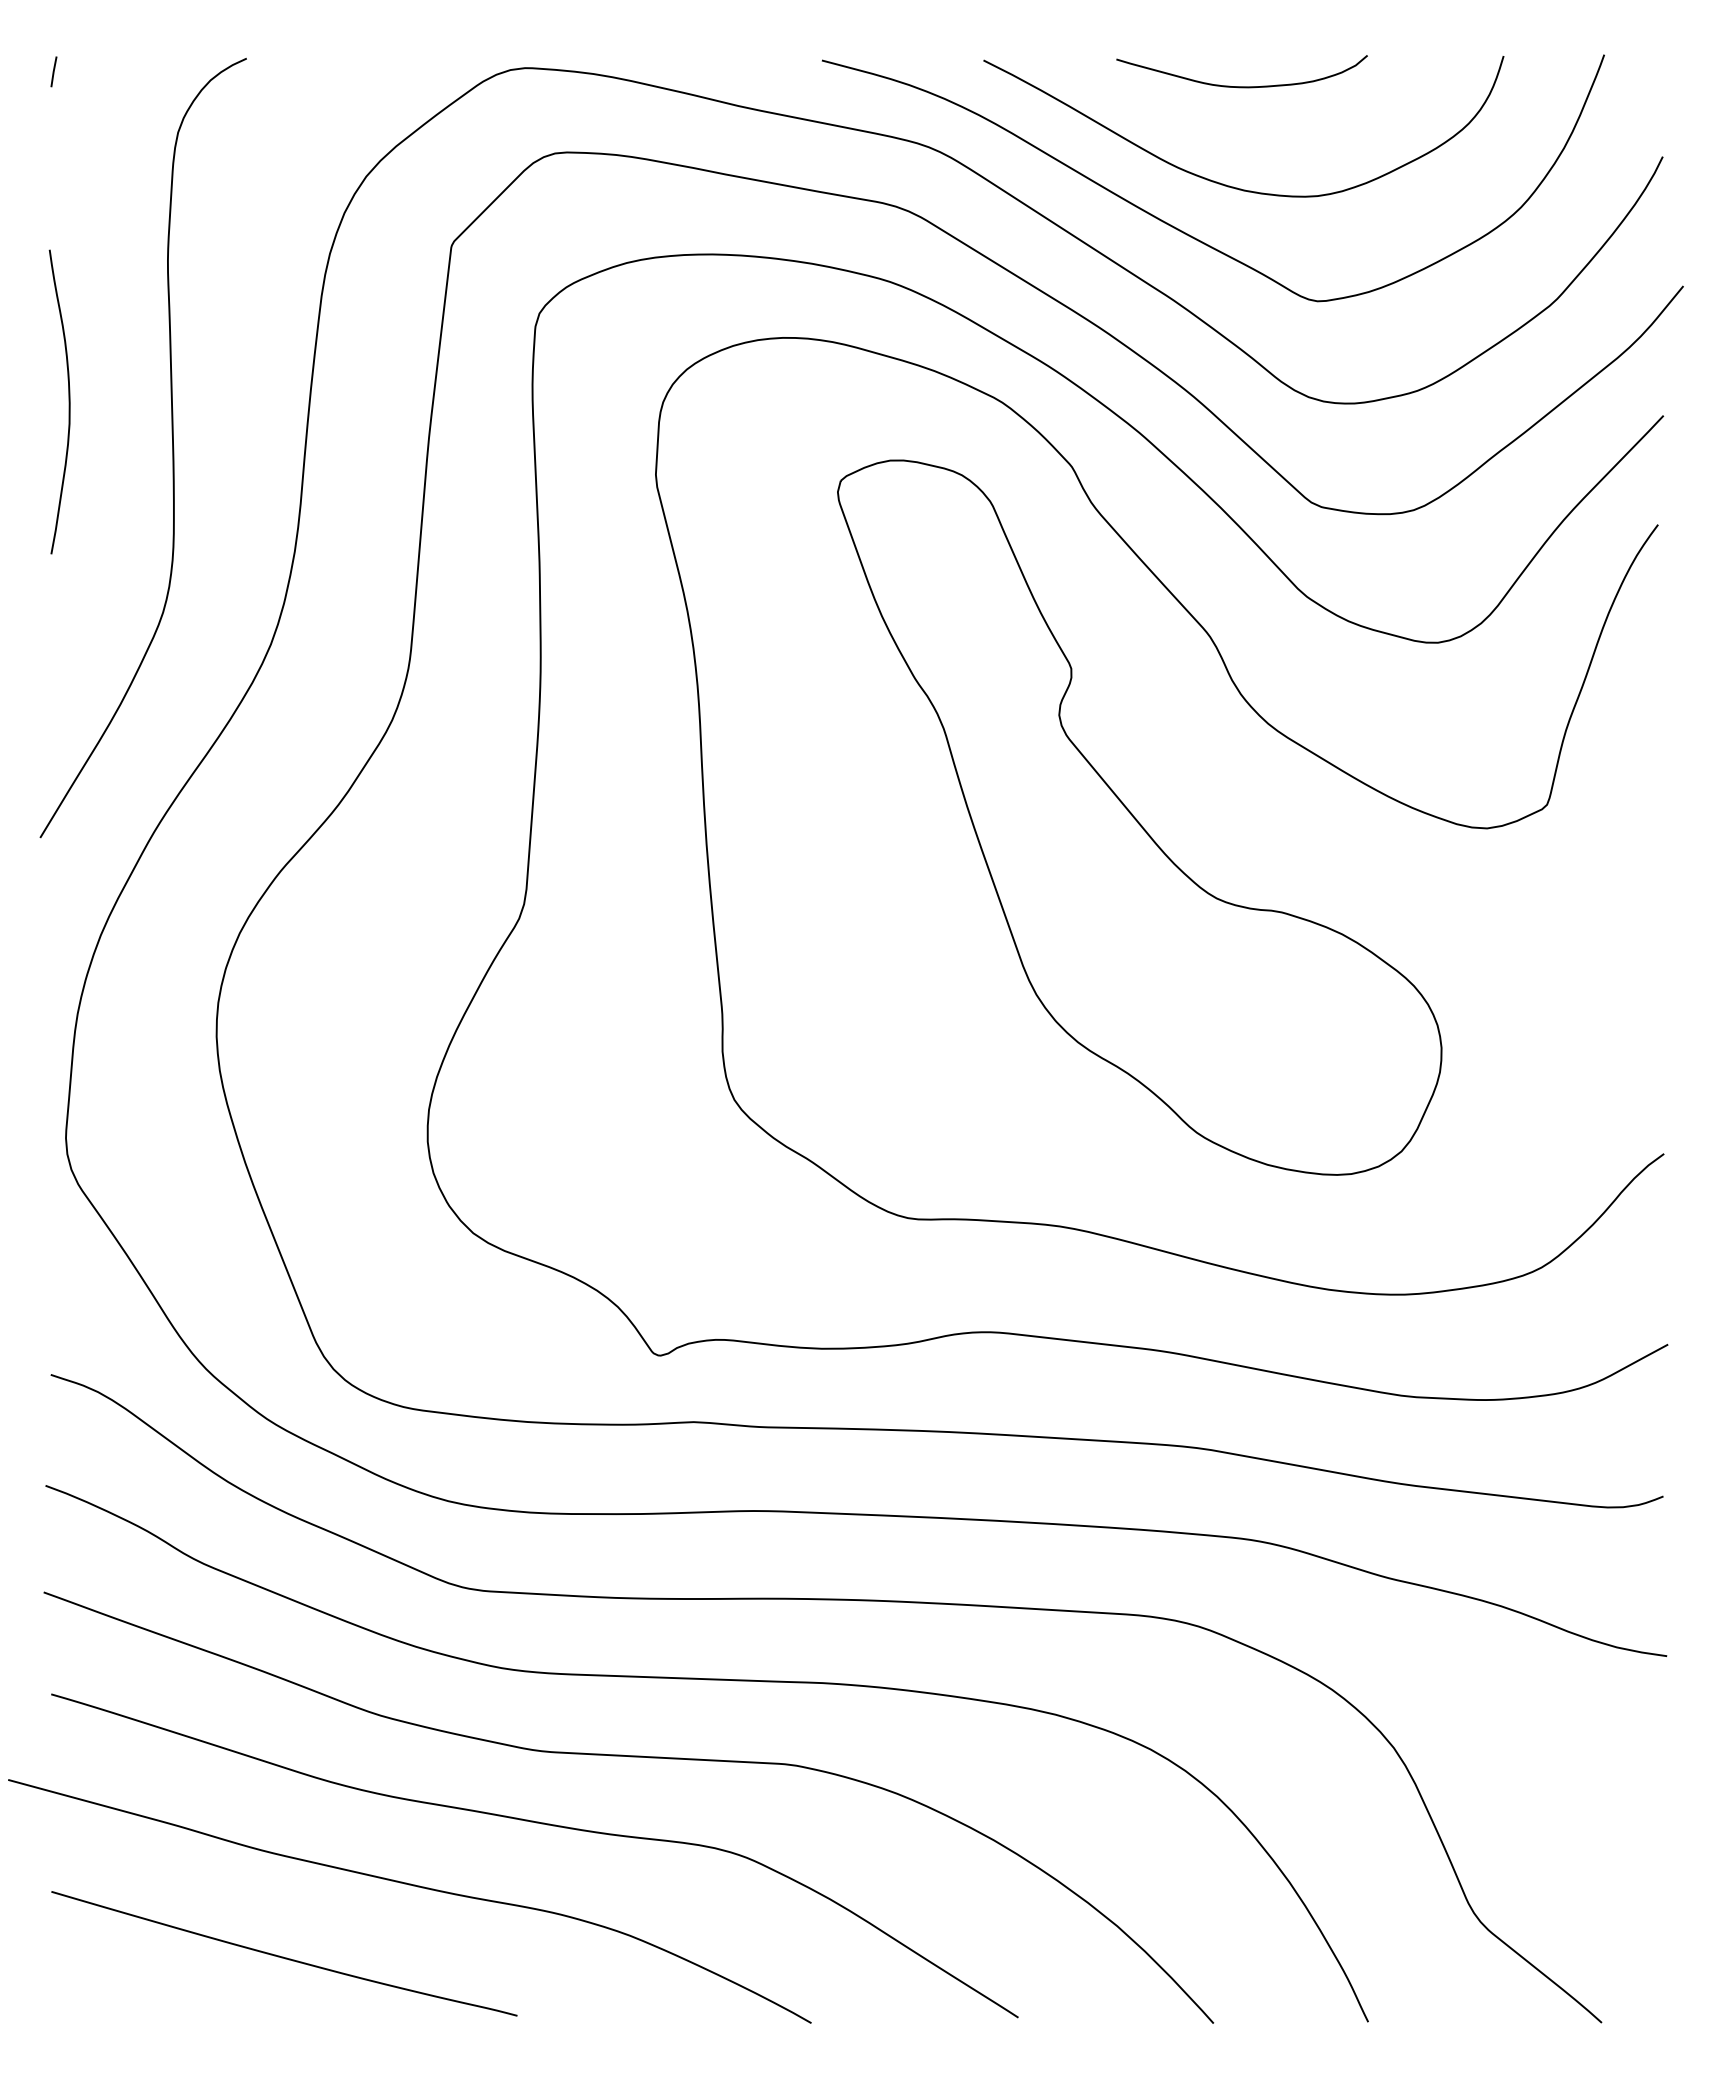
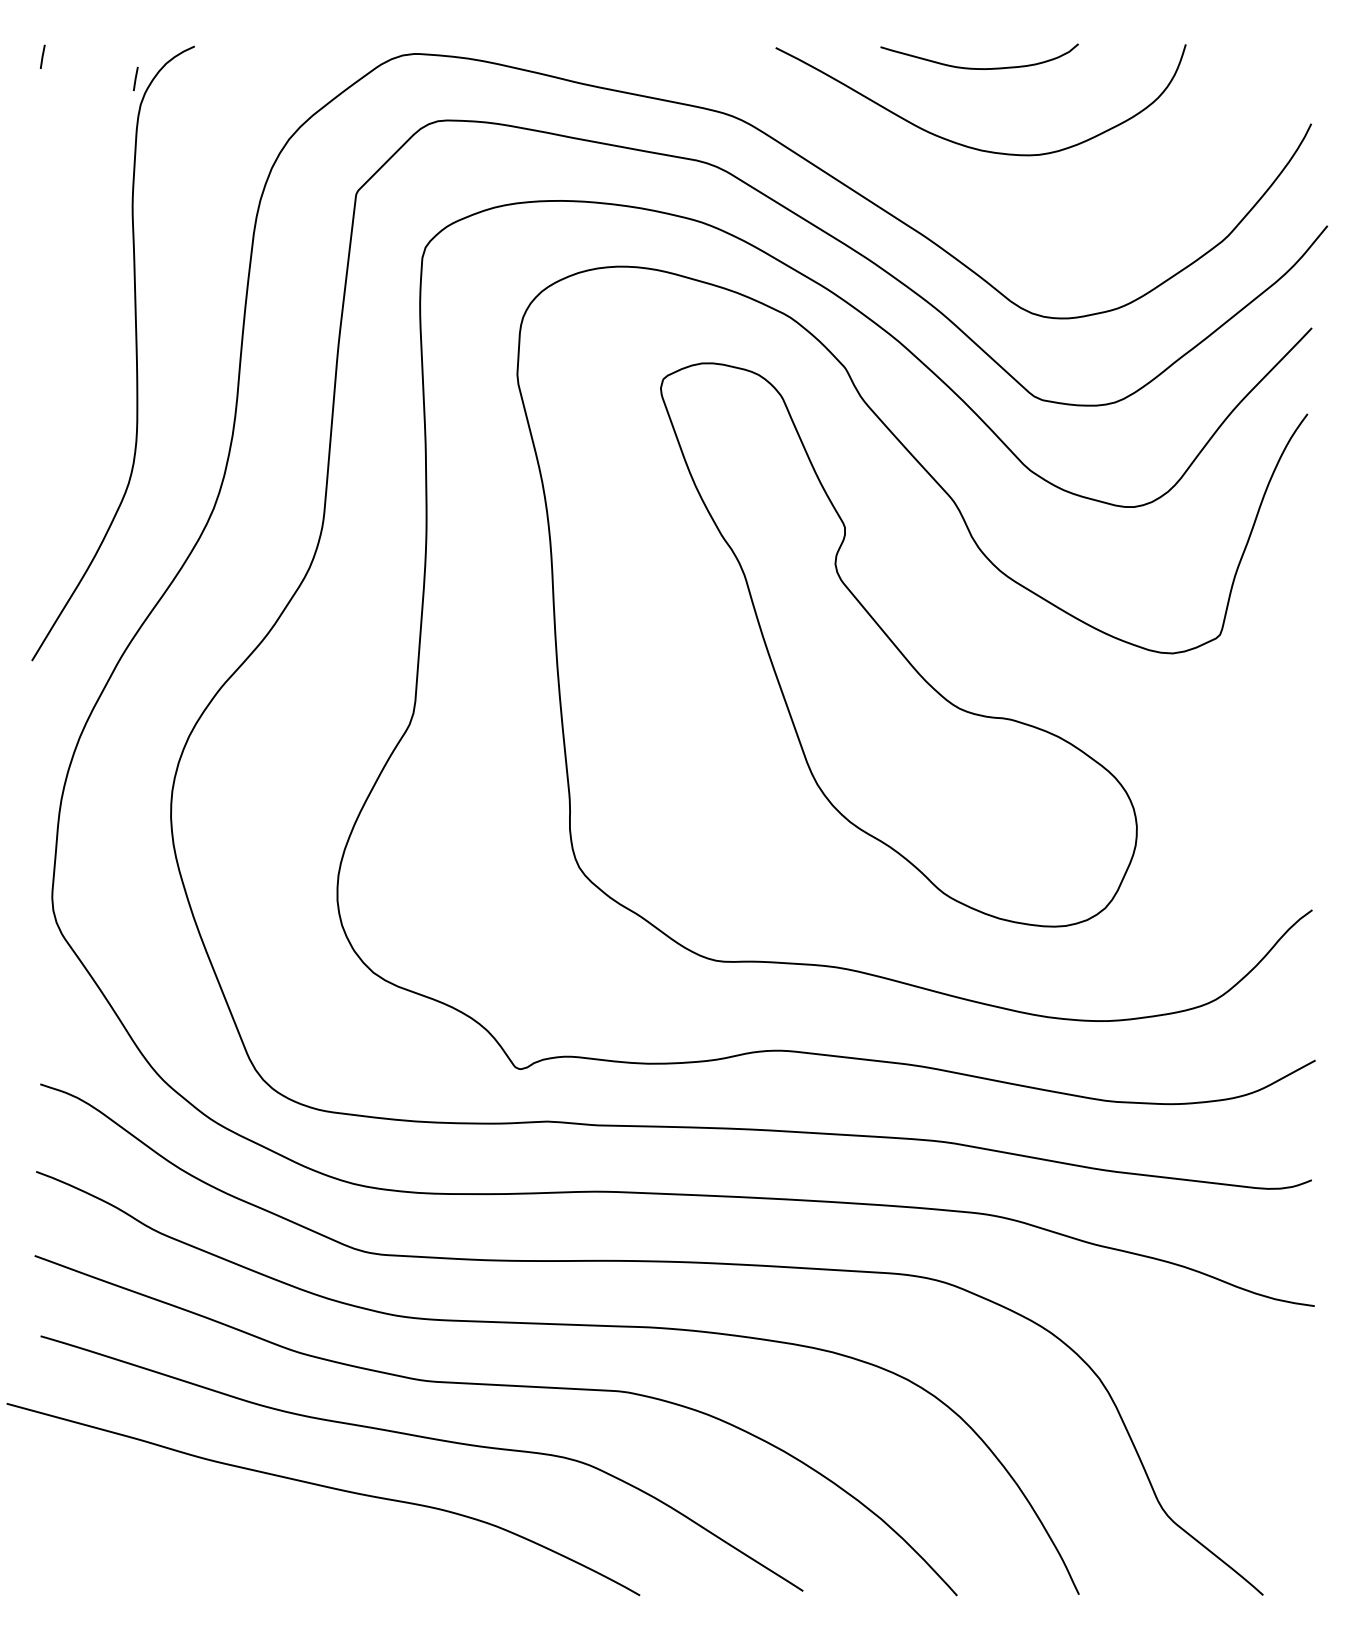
line: (171, 99) -> (135, 78), added
curve: (1182, 230) -> (932, 181), removed
curve: (68, 401) -> (54, 316), removed
curve: (283, 1956) -> (223, 1542), removed

